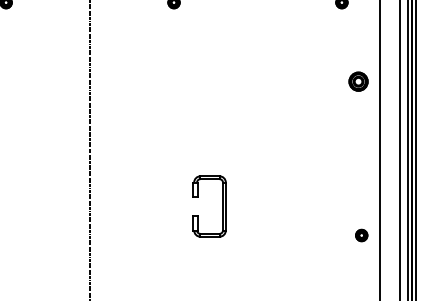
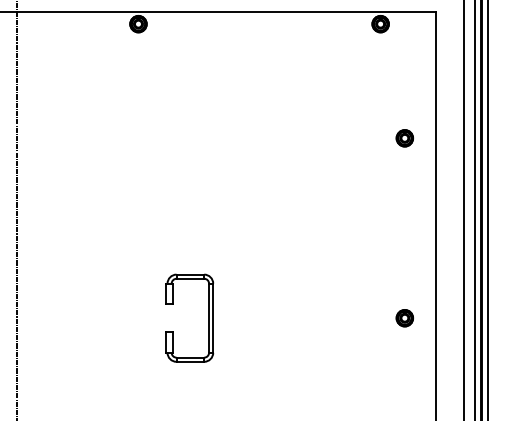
part: (358, 81) -> (404, 137), size x0.62
part: (361, 235) -> (404, 318), moved

